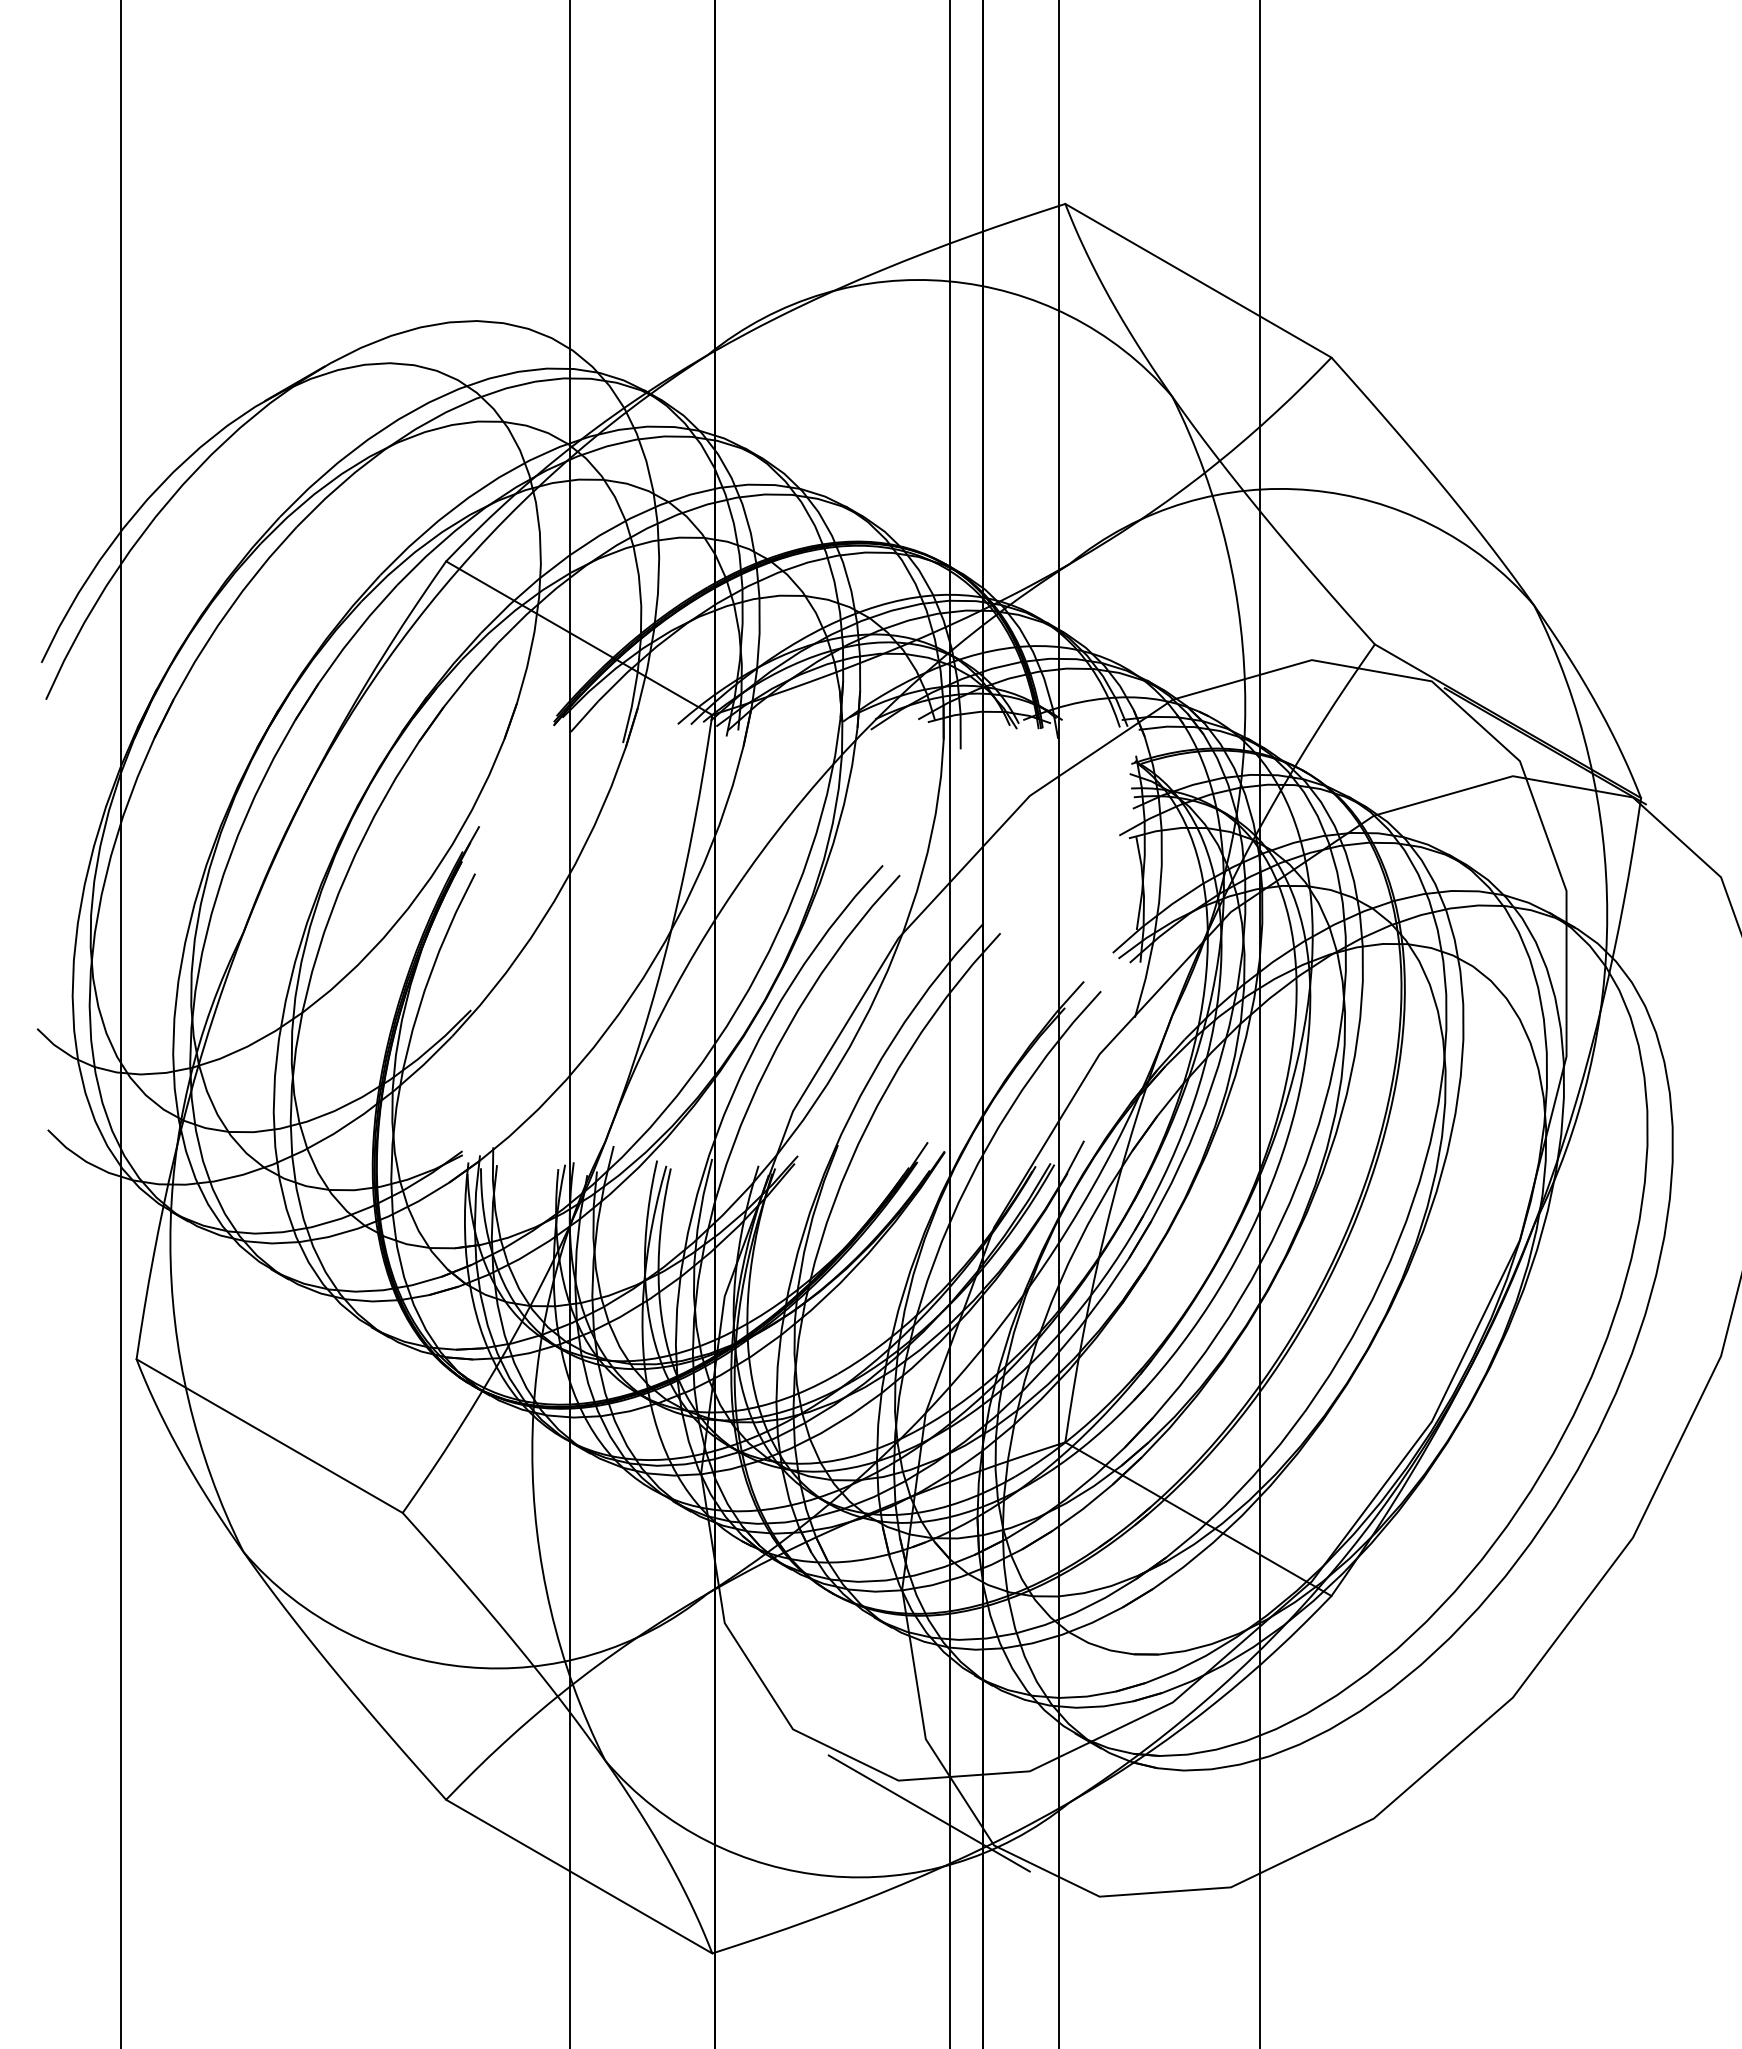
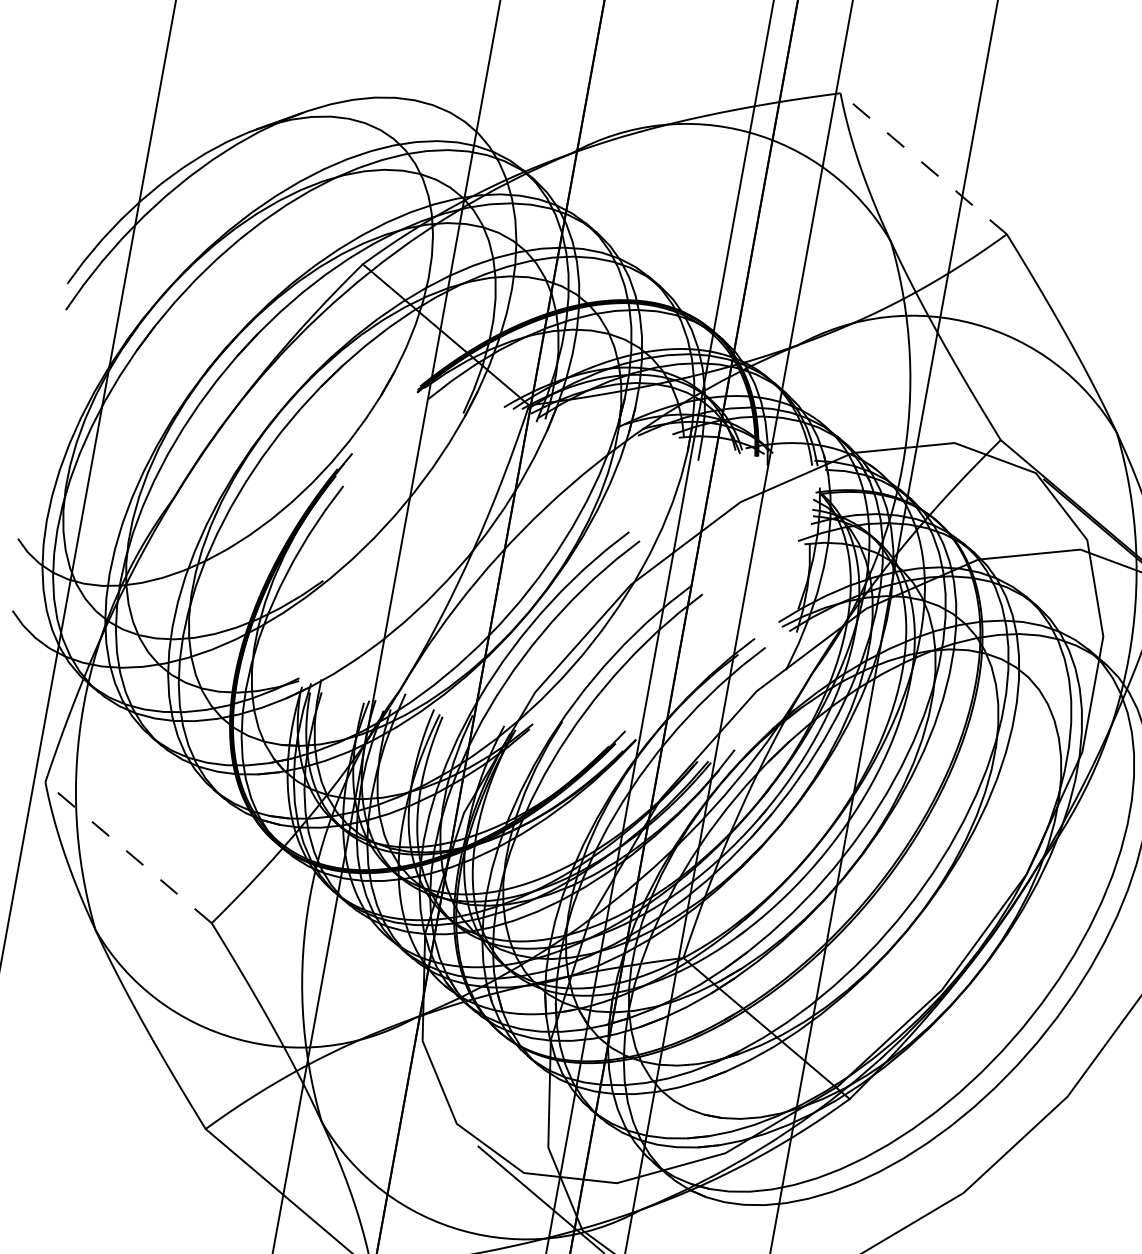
line: (1198, 280) -> (923, 163), solid -> dashed
line: (269, 1436) -> (128, 852), solid -> dashed

